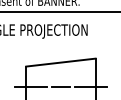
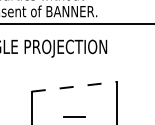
line: (61, 62) -> (74, 86), solid -> dashed
line: (30, 87) -> (36, 117), removed
line: (90, 87) -> (110, 117), removed

